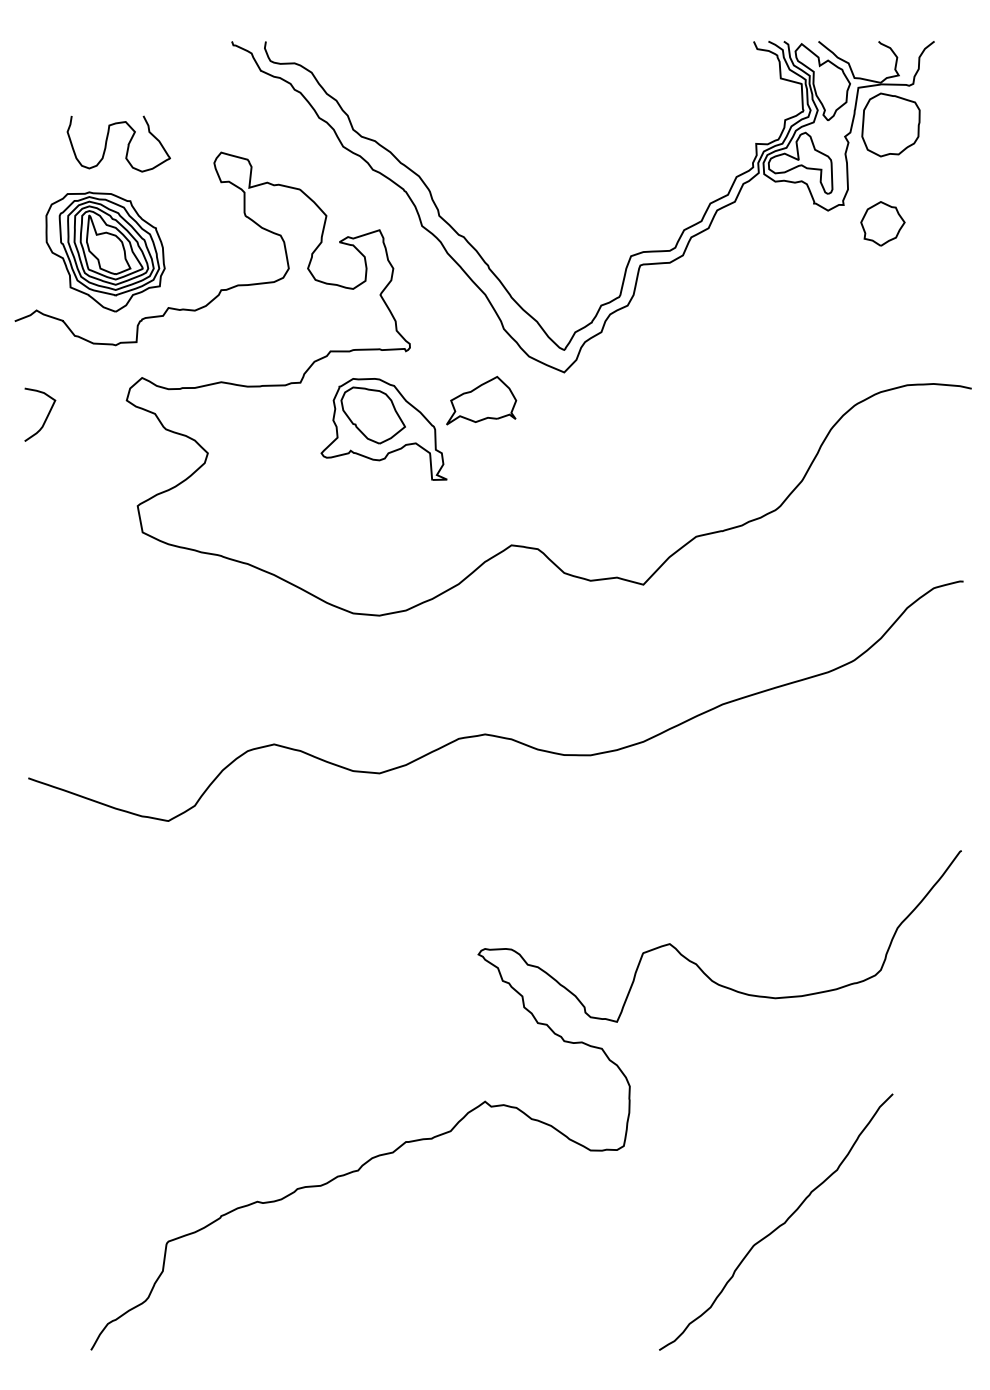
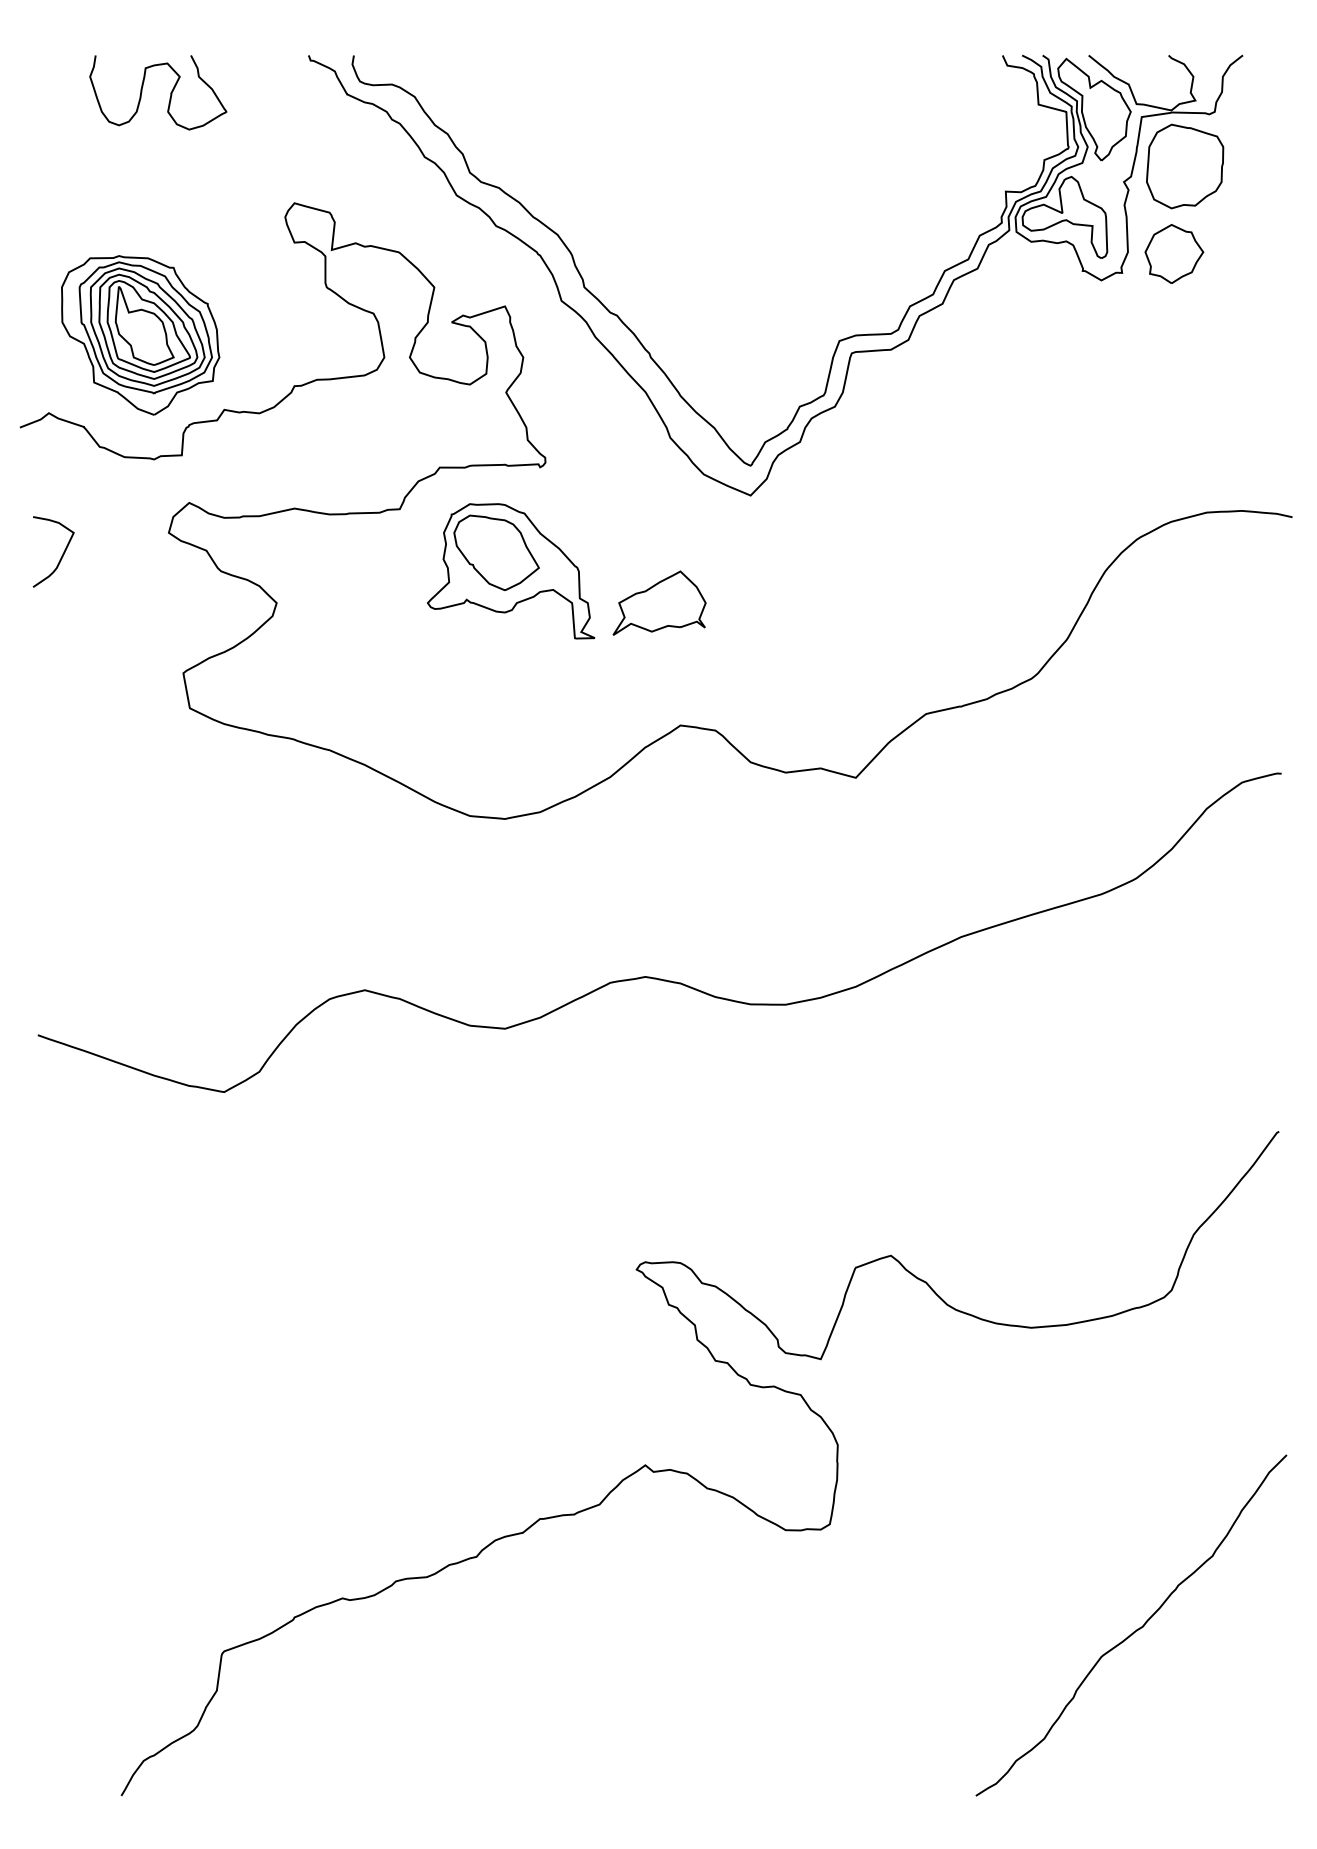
curve: (128, 143) -> (170, 92), moved
part: (883, 223) -> (1174, 253), moved
part: (481, 400) -> (659, 602), moved
curve: (777, 1226) -> (1133, 1631), moved

